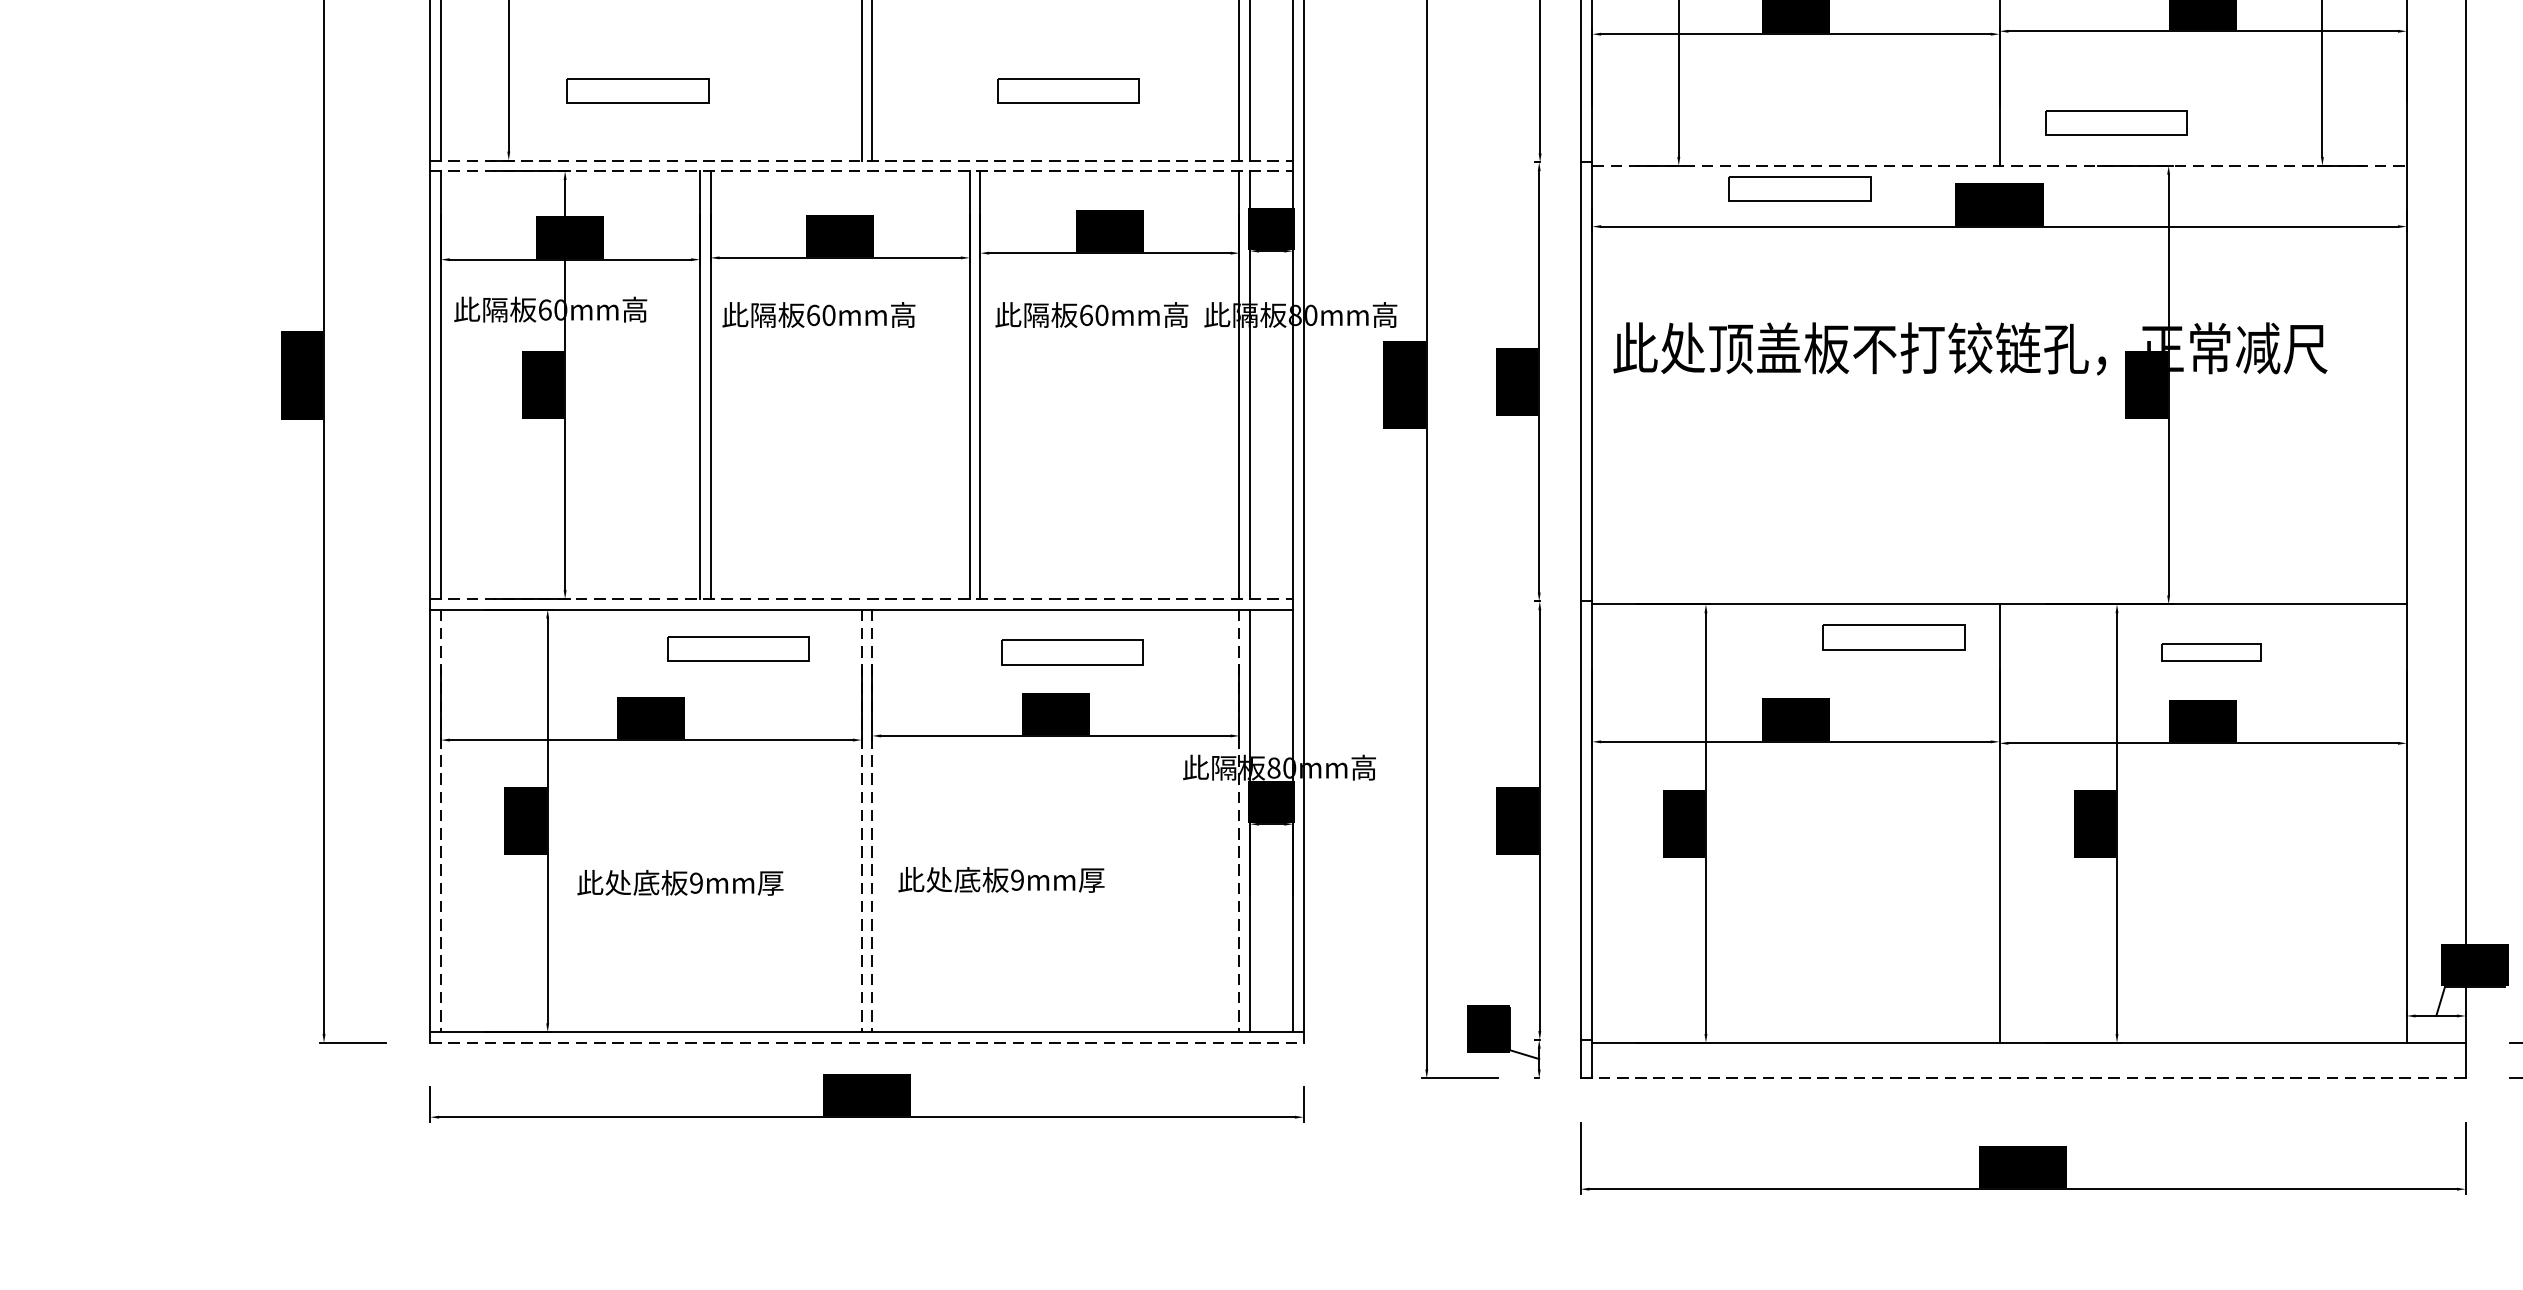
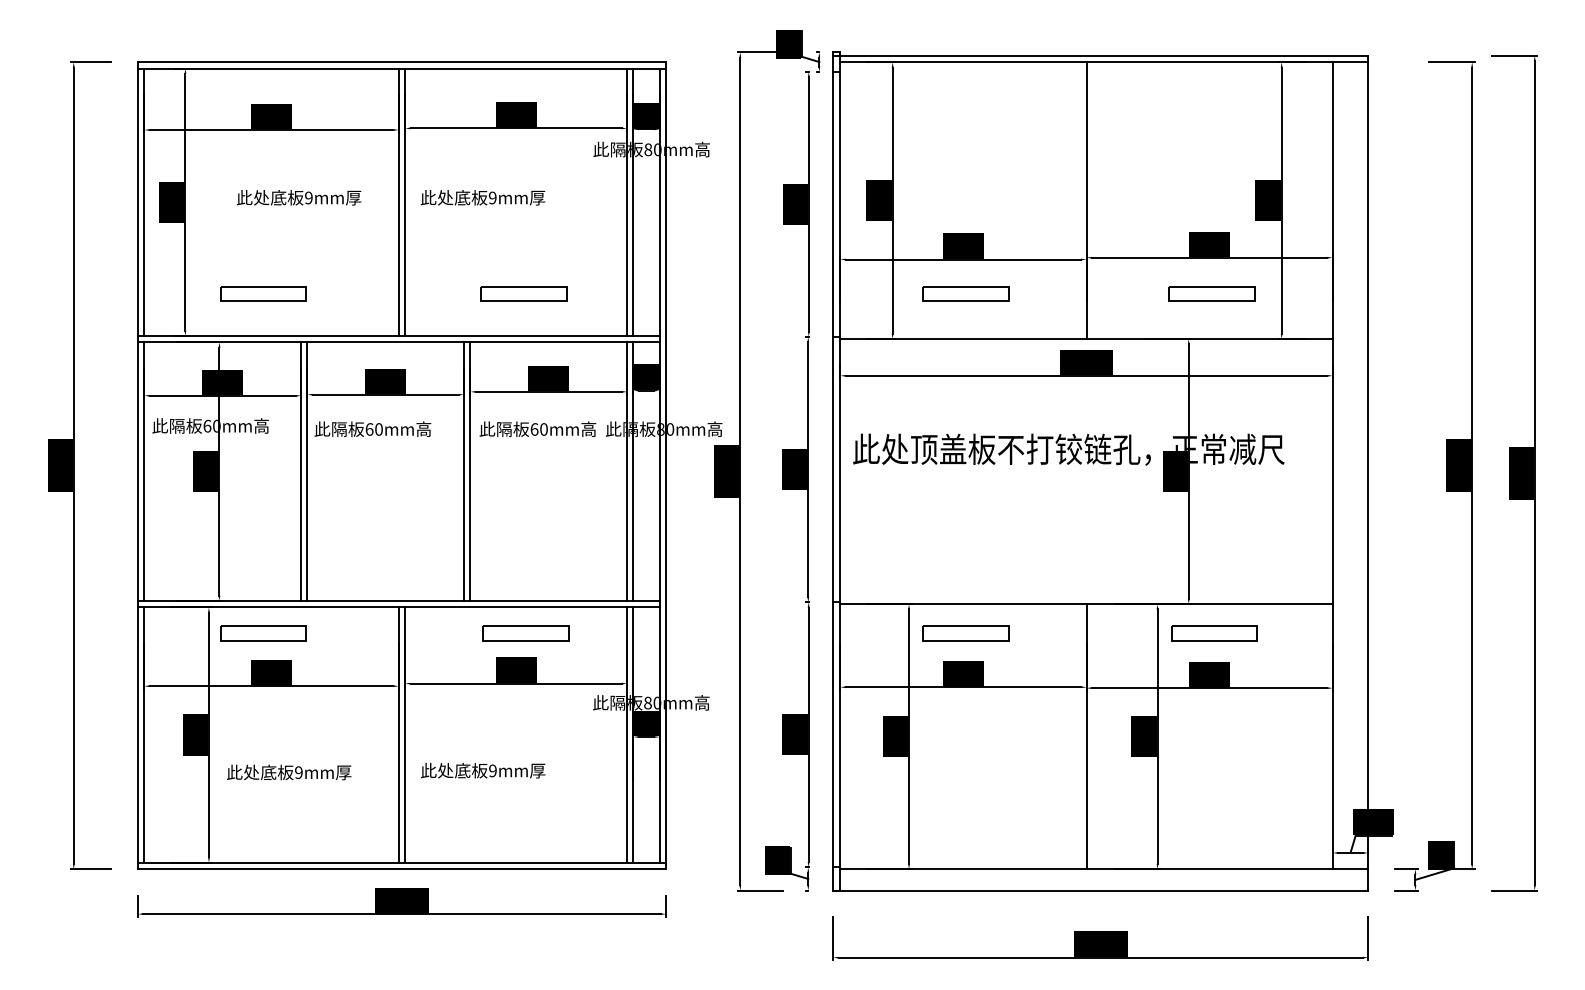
part: (2115, 121) -> (1211, 293), moved
line: (861, 159) -> (398, 335), dashed -> solid
line: (2001, 166) -> (1087, 339), dashed -> solid
line: (861, 171) -> (398, 342), dashed -> solid
part: (1799, 188) -> (965, 293), moved
line: (861, 598) -> (398, 600), dashed -> solid
part: (1893, 638) -> (965, 633), moved
part: (738, 649) -> (263, 633), moved
part: (2211, 652) -> (1214, 633), size x1.43
line: (441, 821) -> (144, 735), dashed -> solid
line: (861, 821) -> (398, 735), dashed -> solid
line: (872, 821) -> (405, 735), dashed -> solid
line: (1240, 821) -> (627, 735), dashed -> solid
line: (866, 1043) -> (401, 869), dashed -> solid
line: (2022, 1078) -> (1100, 890), dashed -> solid

